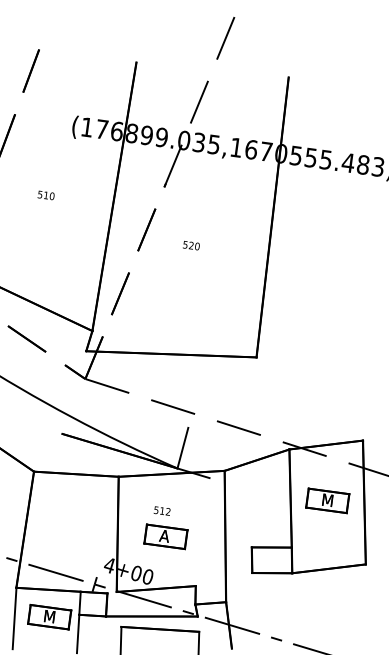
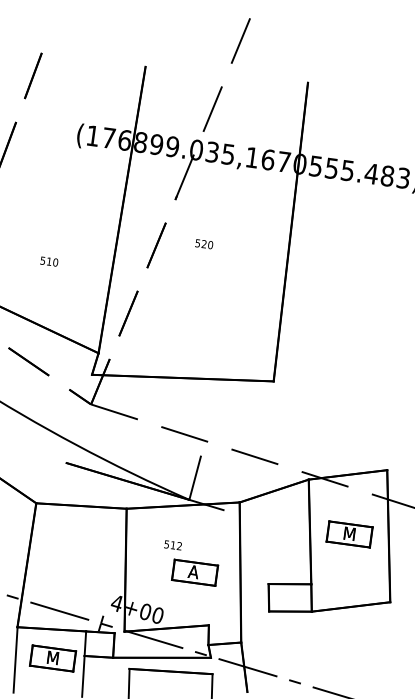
text: (46, 195) -> (49, 261), moved
text: (191, 245) -> (204, 244), moved
part: (166, 536) -> (195, 572), moved

